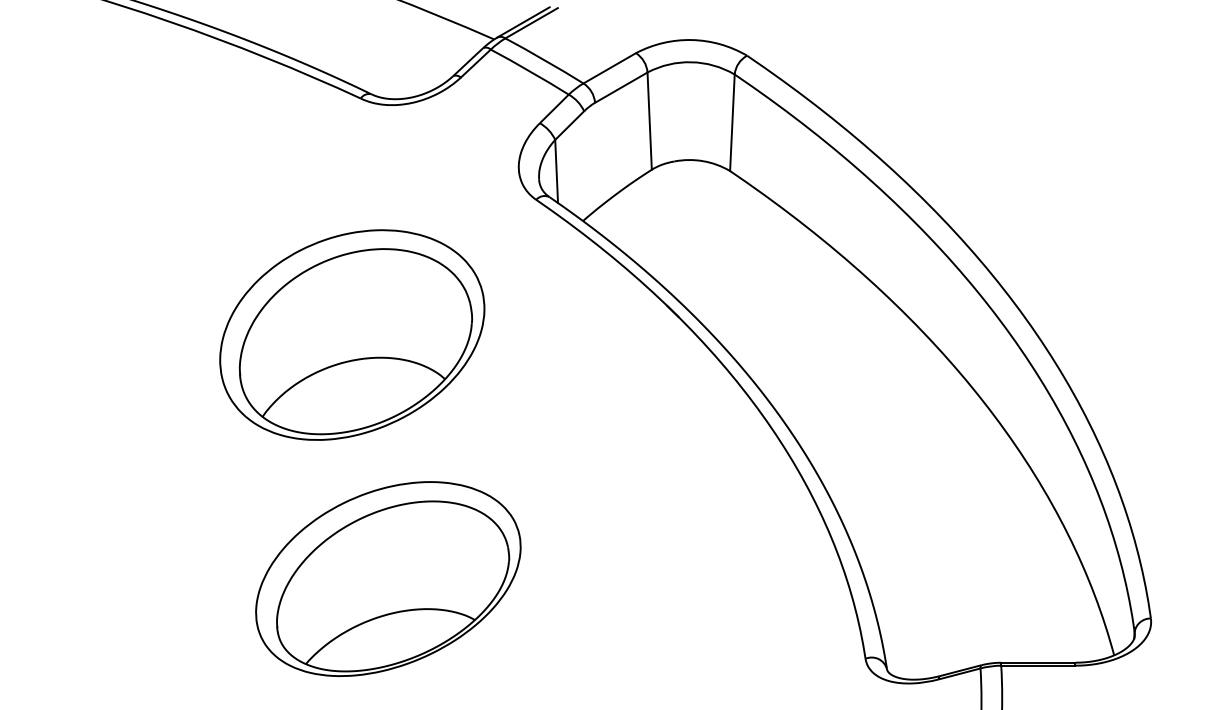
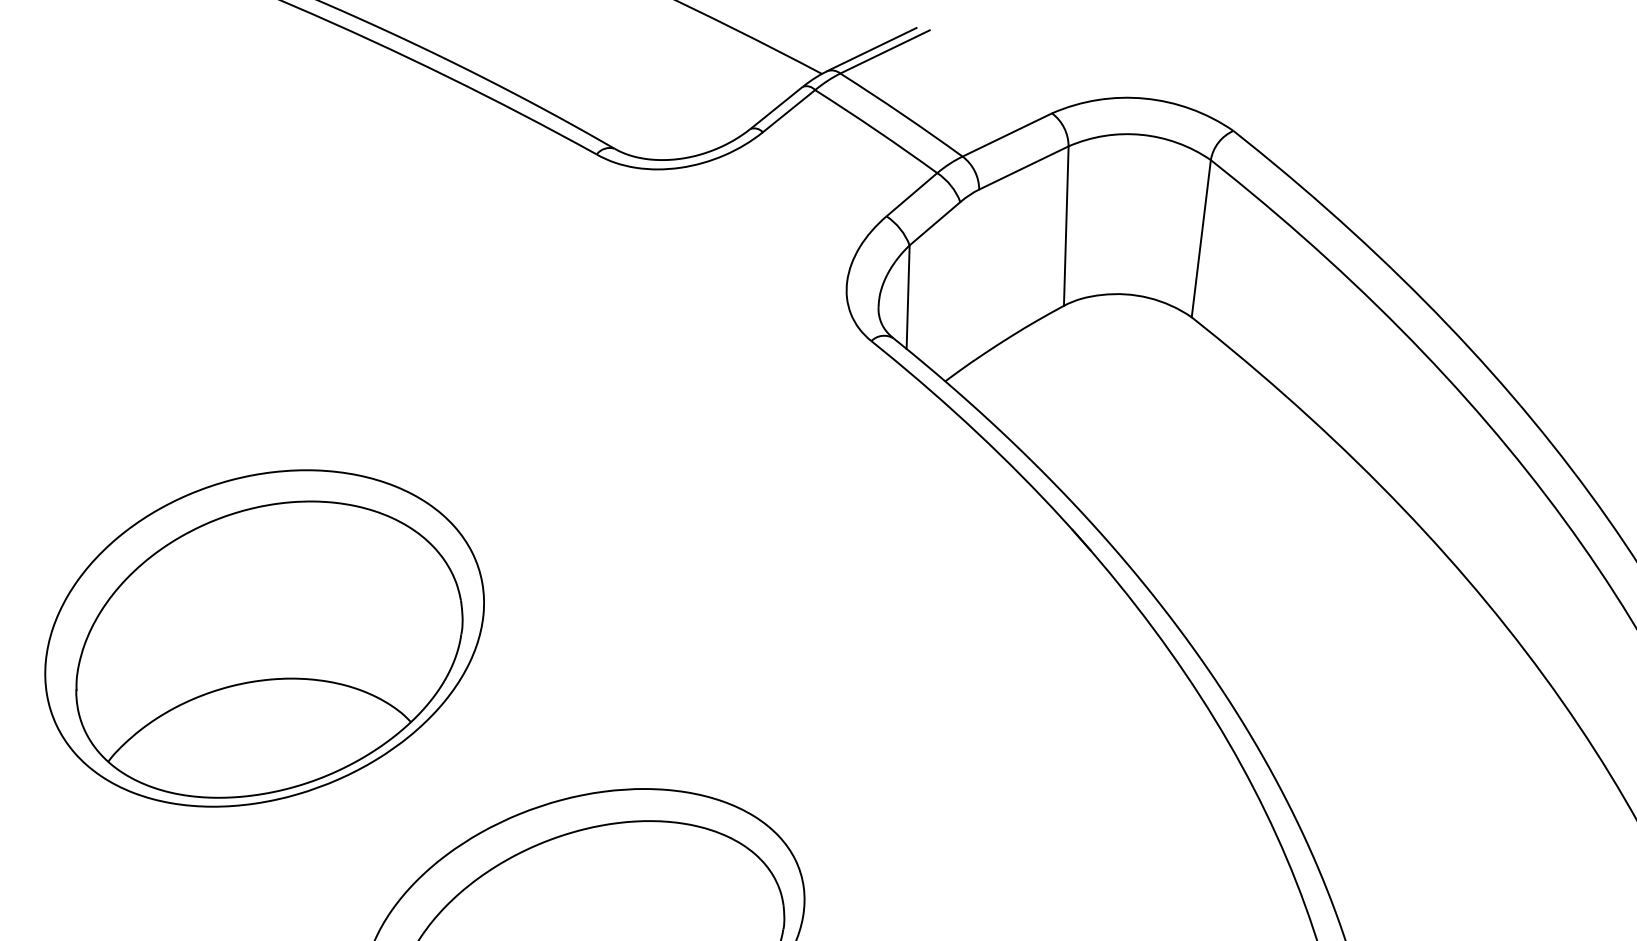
part: (352, 334) -> (264, 637), moved

